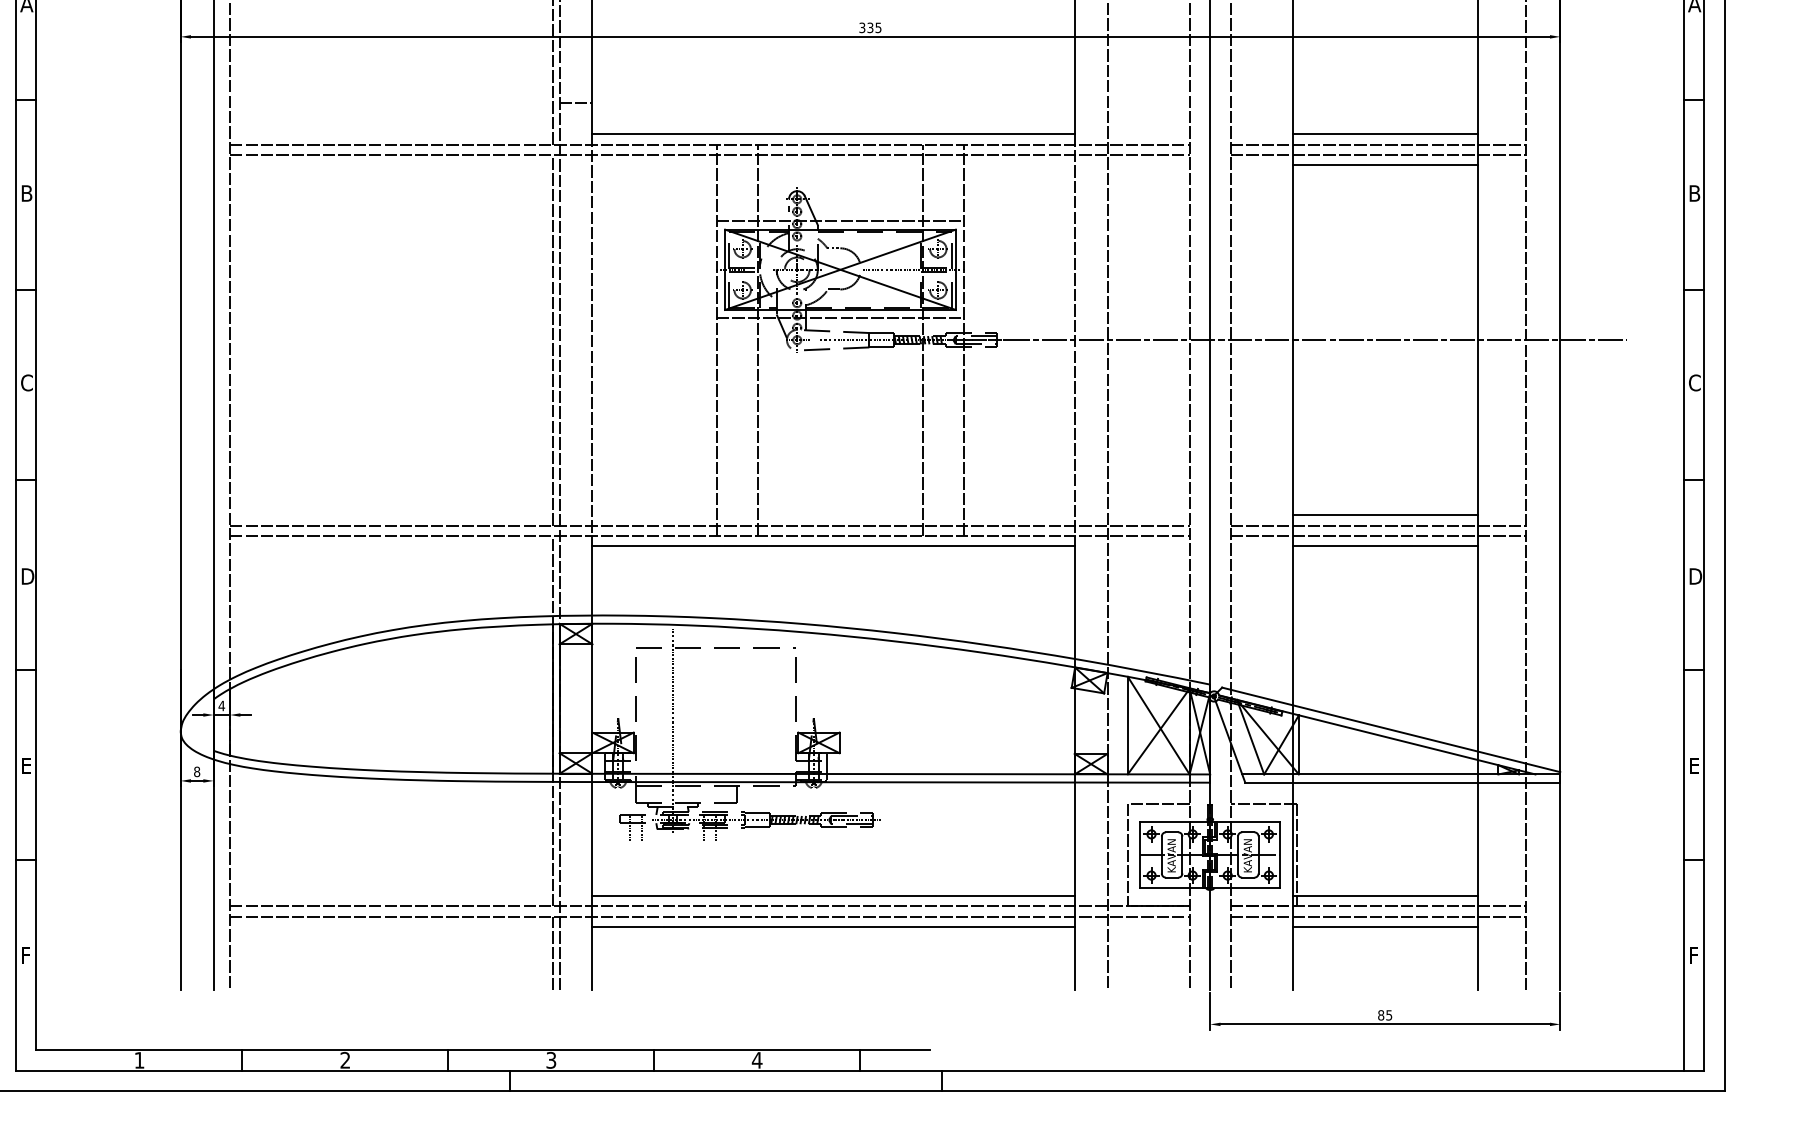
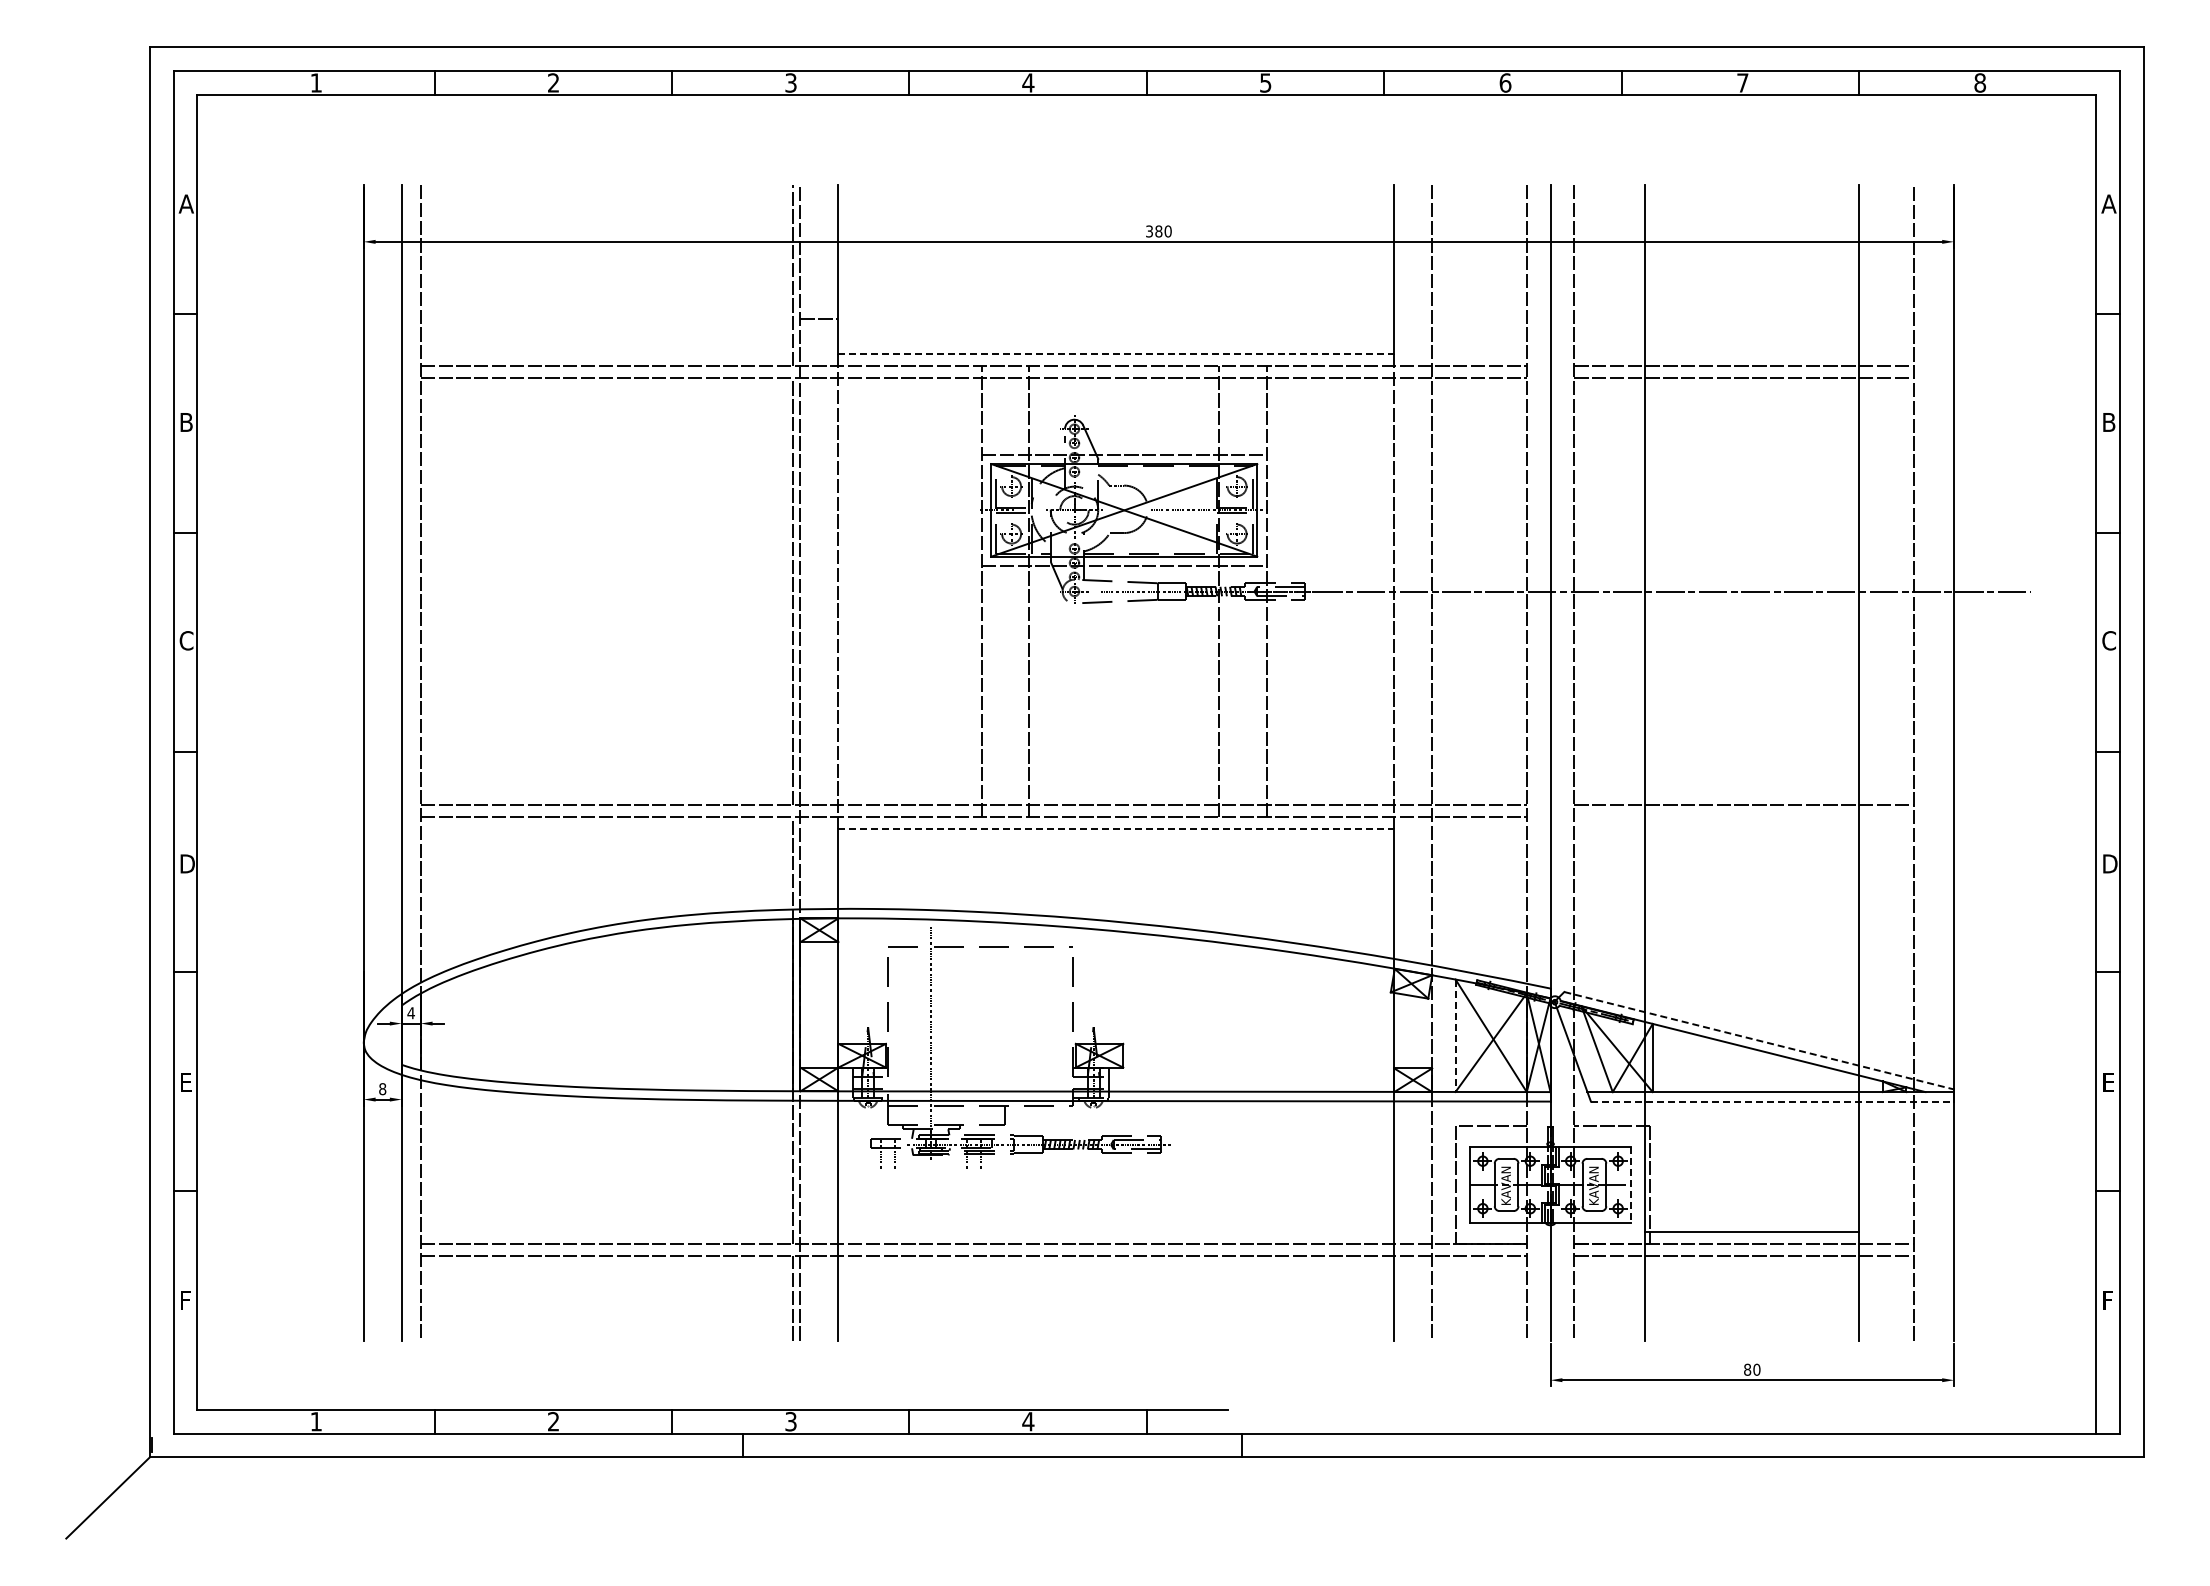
text: (874, 27) -> (1163, 231), 335 -> 380
line: (833, 134) -> (1116, 354), solid -> dashed
line: (1385, 134) -> (1752, 354), removed
line: (1385, 164) -> (1752, 389), removed
line: (1385, 515) -> (1752, 793), removed
line: (1378, 536) -> (1744, 817), removed
line: (833, 545) -> (1116, 828), solid -> dashed
line: (1385, 545) -> (1752, 828), removed
line: (1127, 726) -> (1455, 1036), solid -> dashed
line: (1391, 729) -> (1759, 1040), solid -> dashed
line: (1402, 782) -> (1772, 1101), solid -> dashed
line: (1280, 854) -> (1631, 1184), solid -> dashed
line: (833, 896) -> (1116, 1232), removed
line: (833, 927) -> (1116, 1268), removed
line: (1385, 927) -> (1752, 1268), removed
text: (1388, 1015) -> (1756, 1369), 85 -> 80

